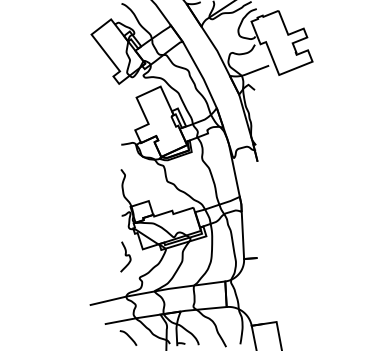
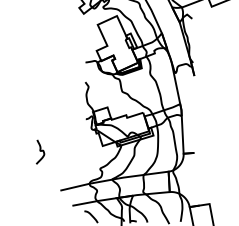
curve: (125, 256) -> (40, 151), moved

